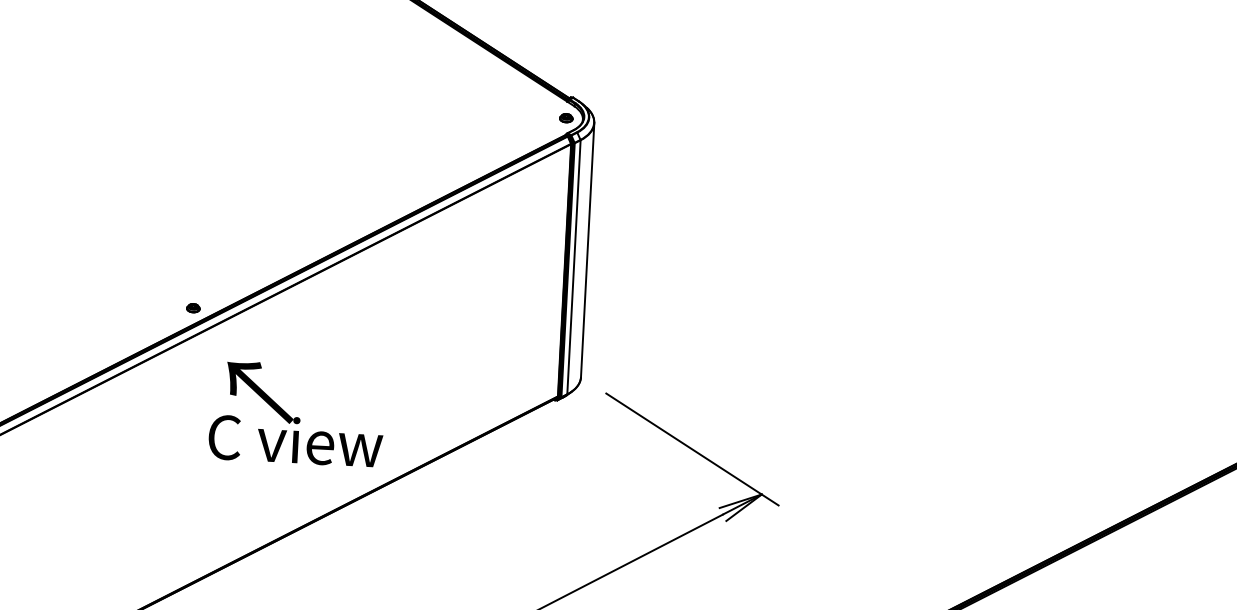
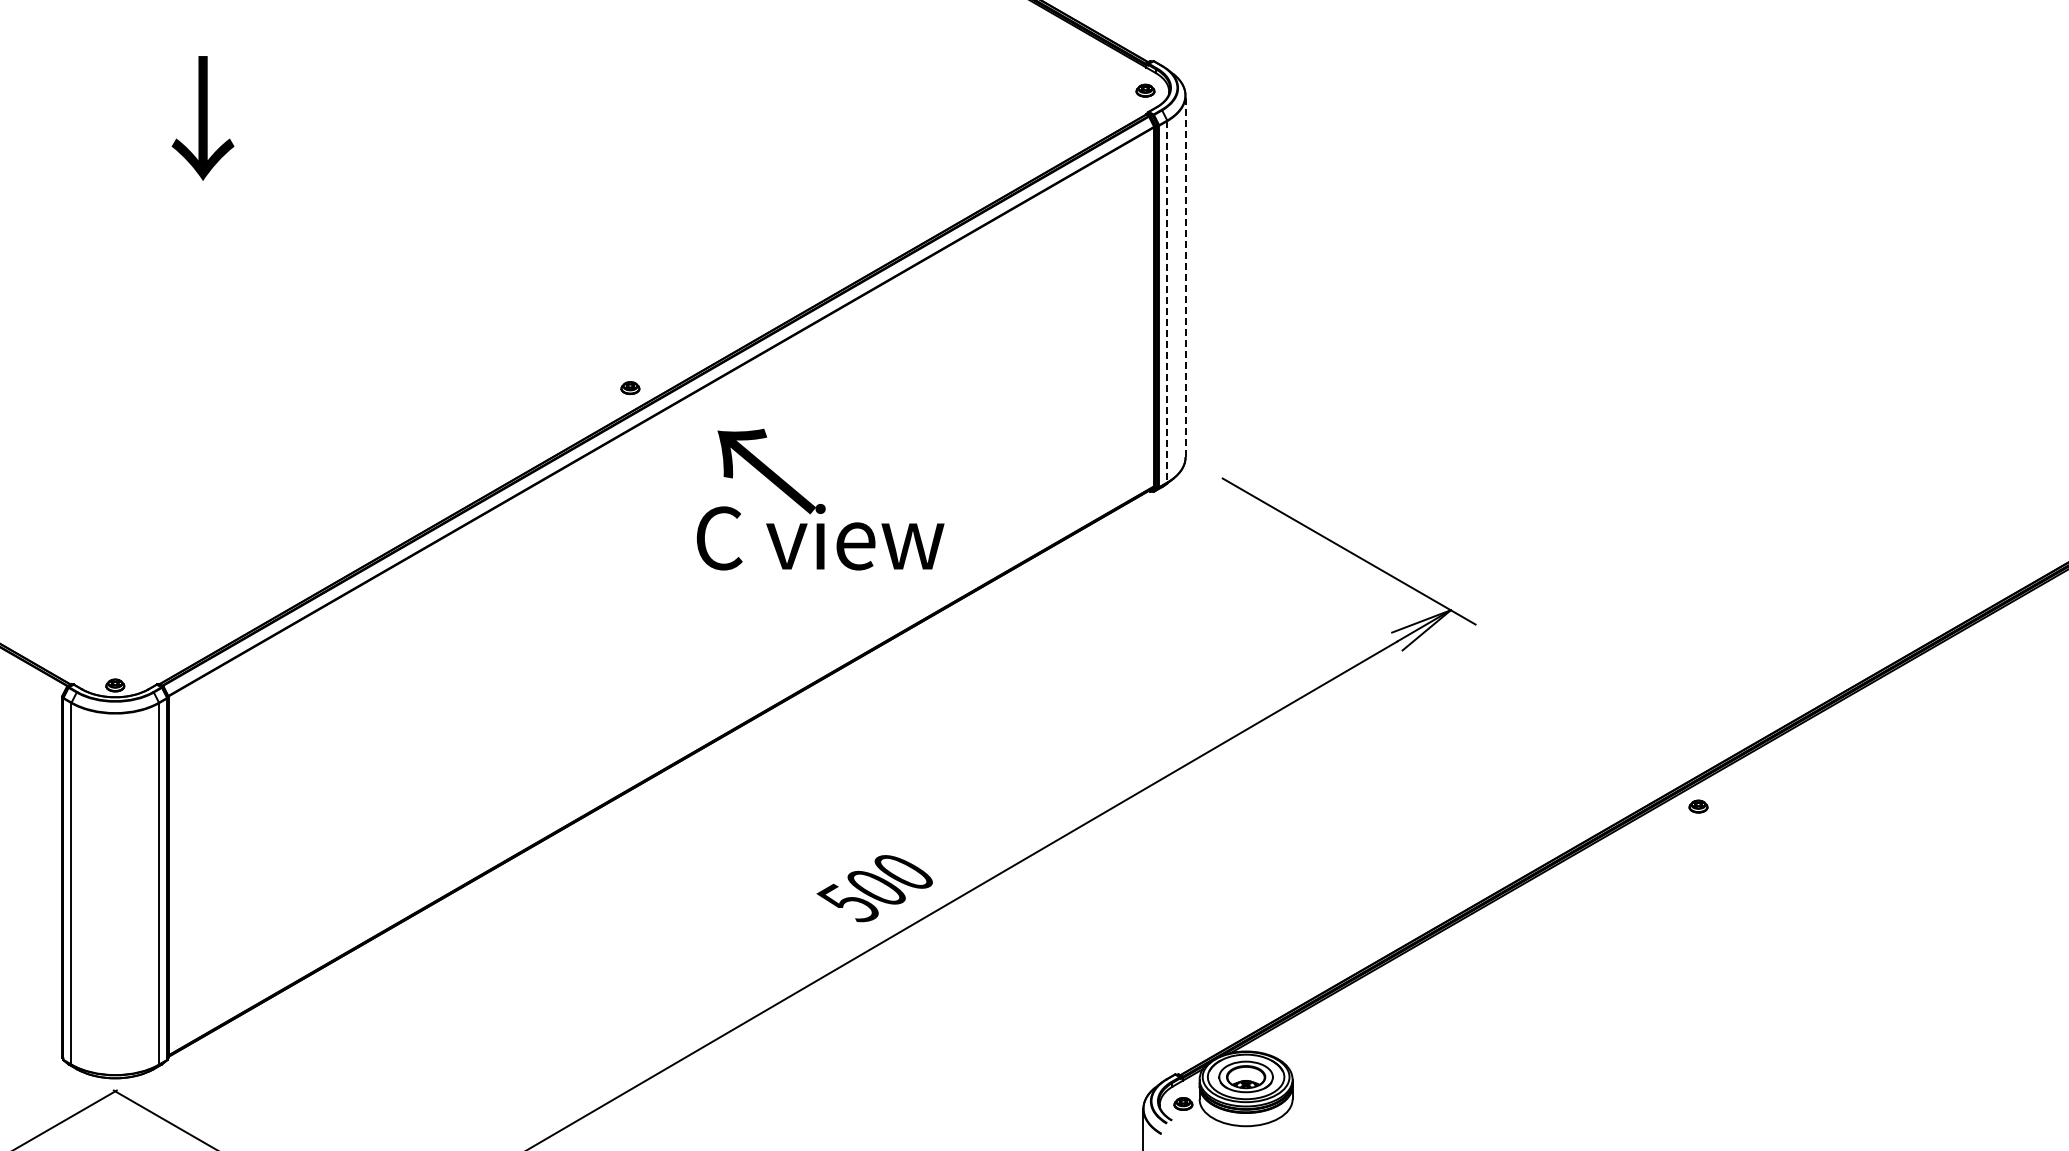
line: (587, 250) -> (1185, 276), solid -> dashed
line: (574, 267) -> (1167, 301), solid -> dashed
text: (297, 413) -> (820, 499), moved

